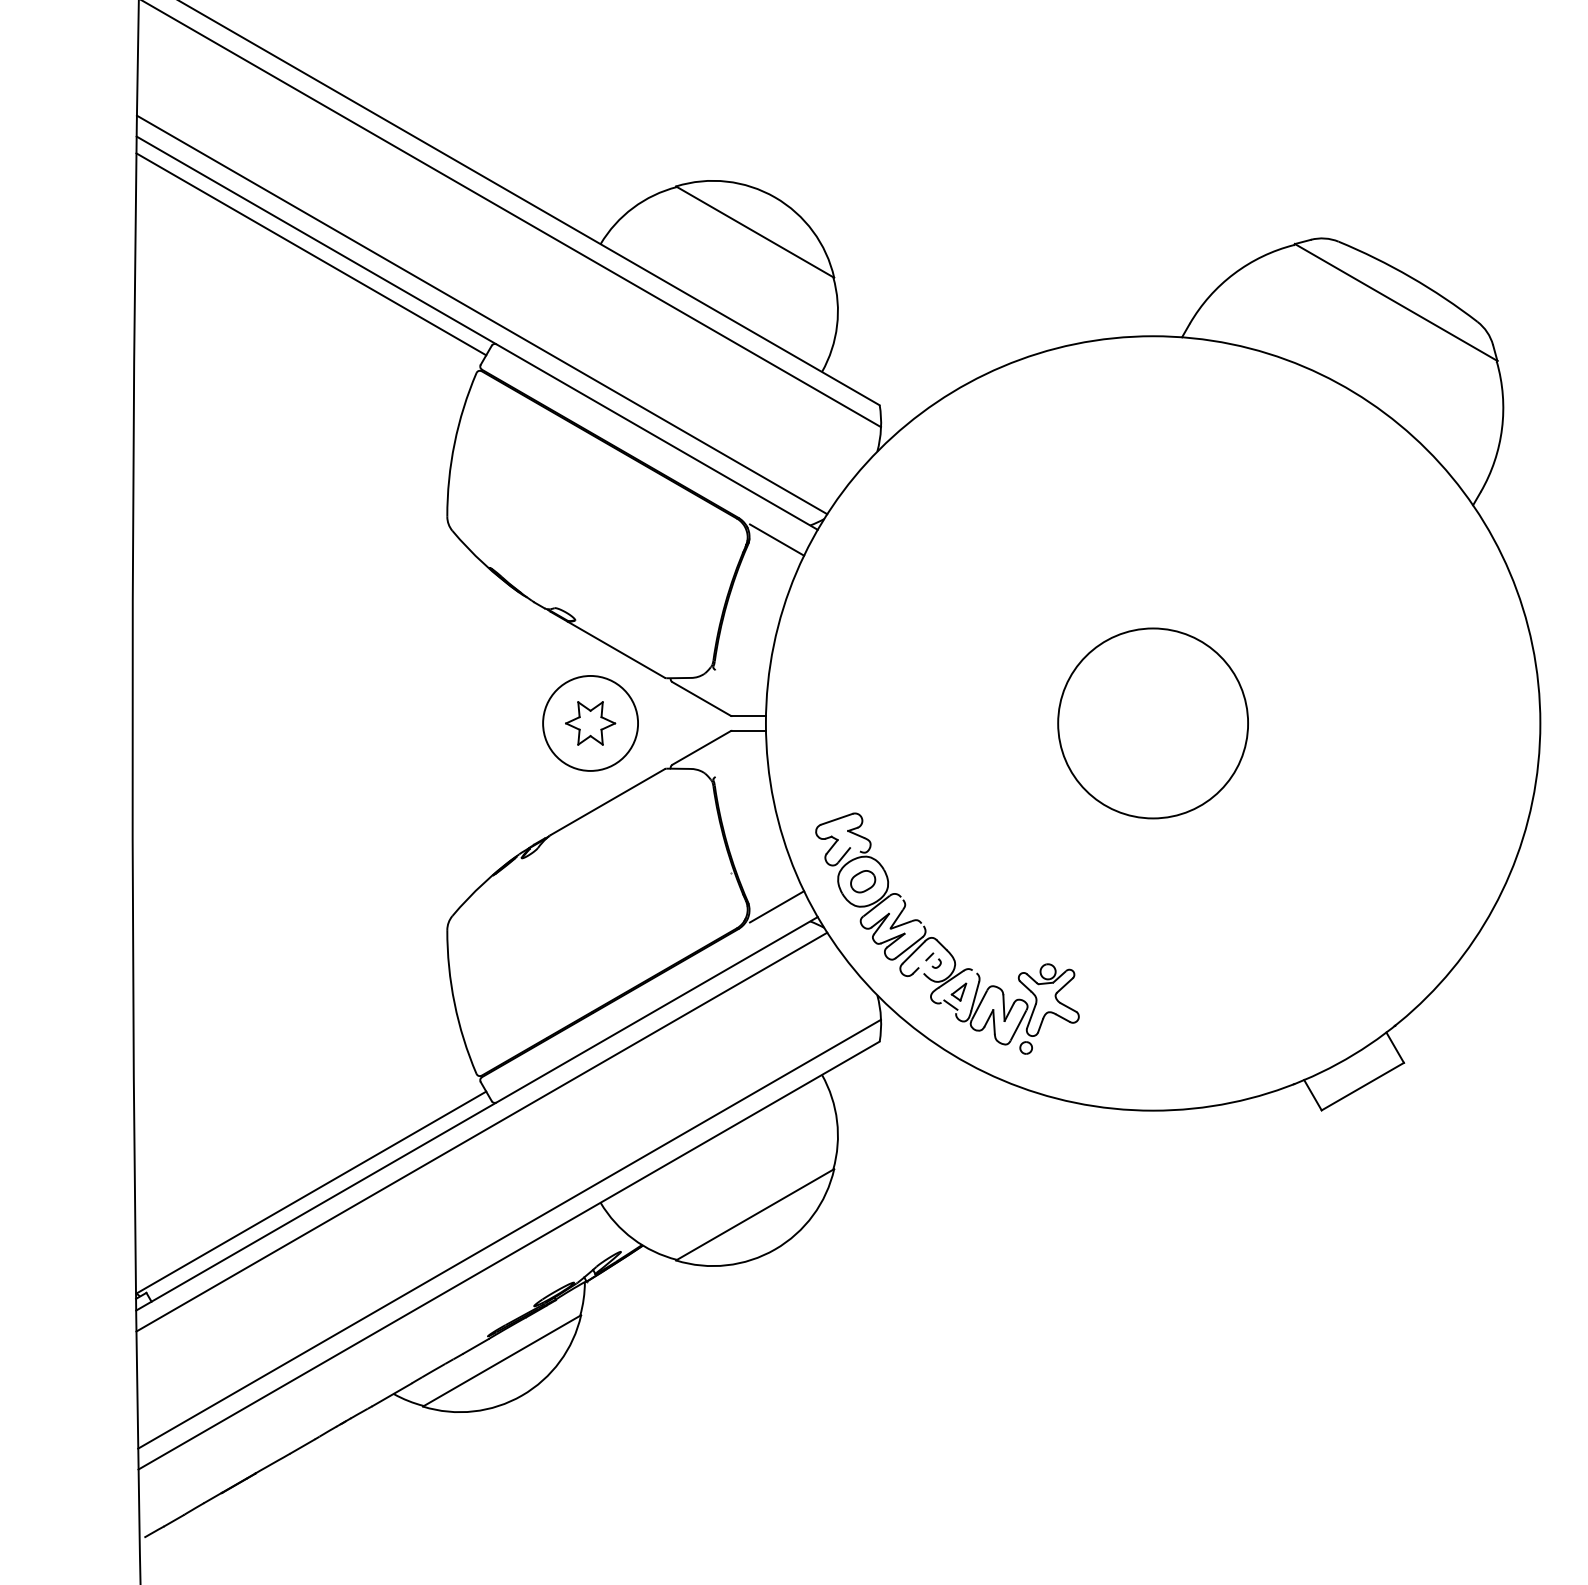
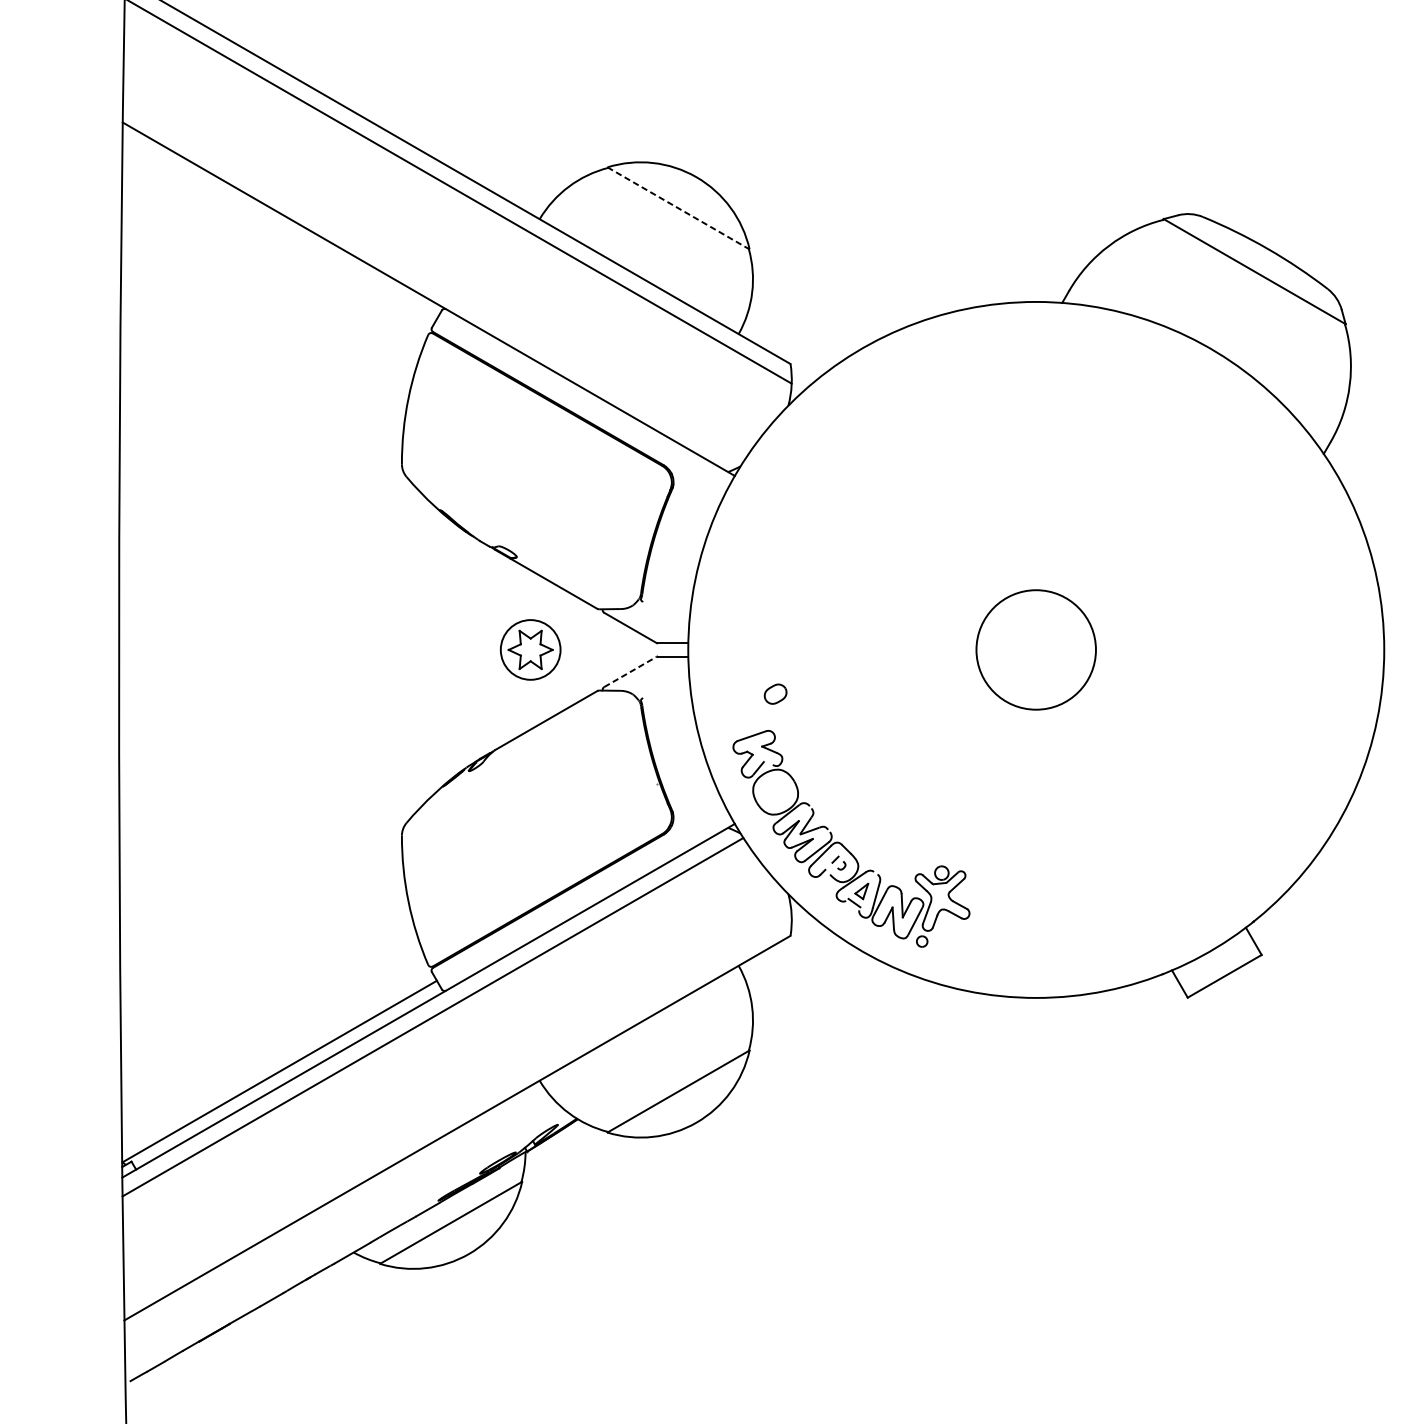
line: (755, 232) -> (678, 208), solid -> dashed
line: (311, 254) -> (279, 228), removed
line: (481, 314) -> (432, 282), removed
line: (777, 539) -> (698, 484), removed
circle: (590, 722) -> (530, 649), size x0.7
circle: (1152, 723) -> (1035, 649), size x0.7
line: (701, 747) -> (630, 671), solid -> dashed
part: (863, 881) -> (775, 694), moved
line: (777, 906) -> (698, 814), removed
line: (509, 1233) -> (457, 1108), removed

